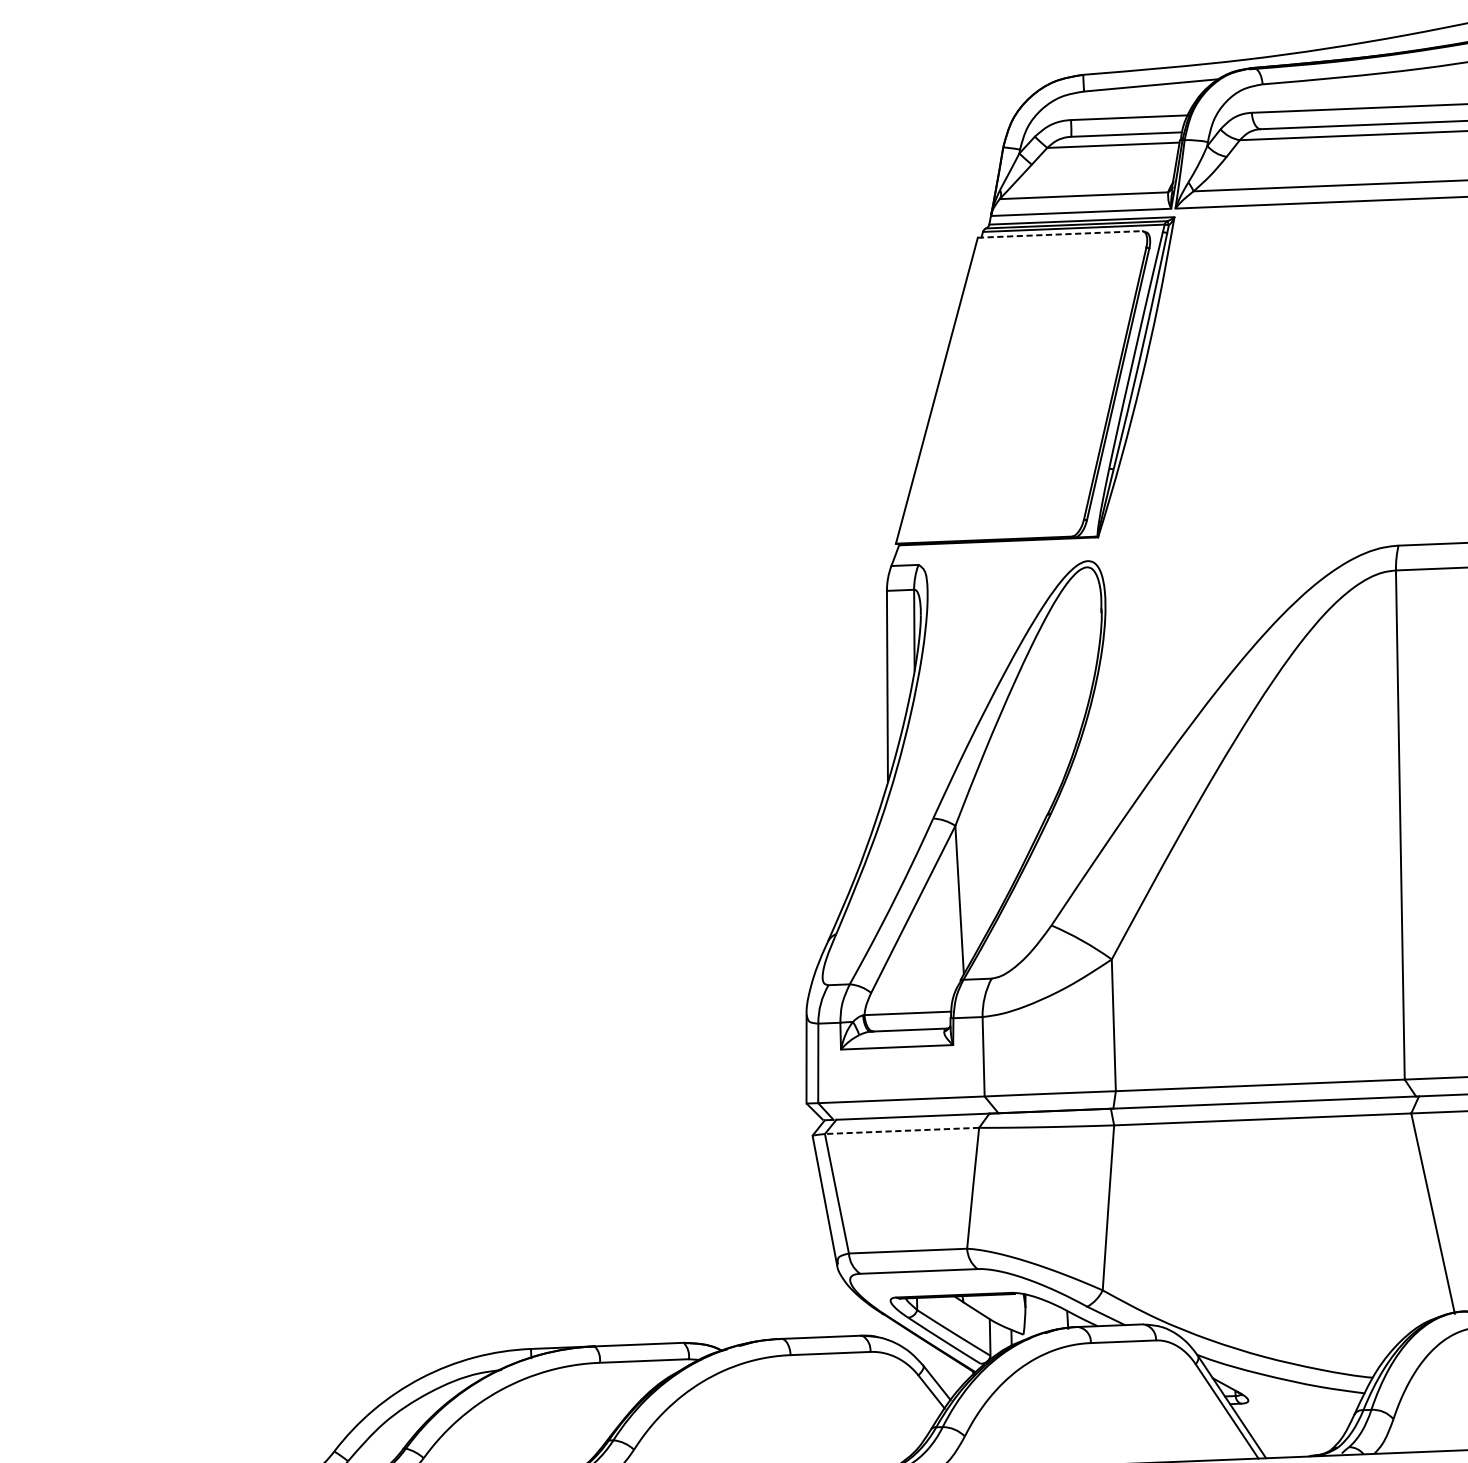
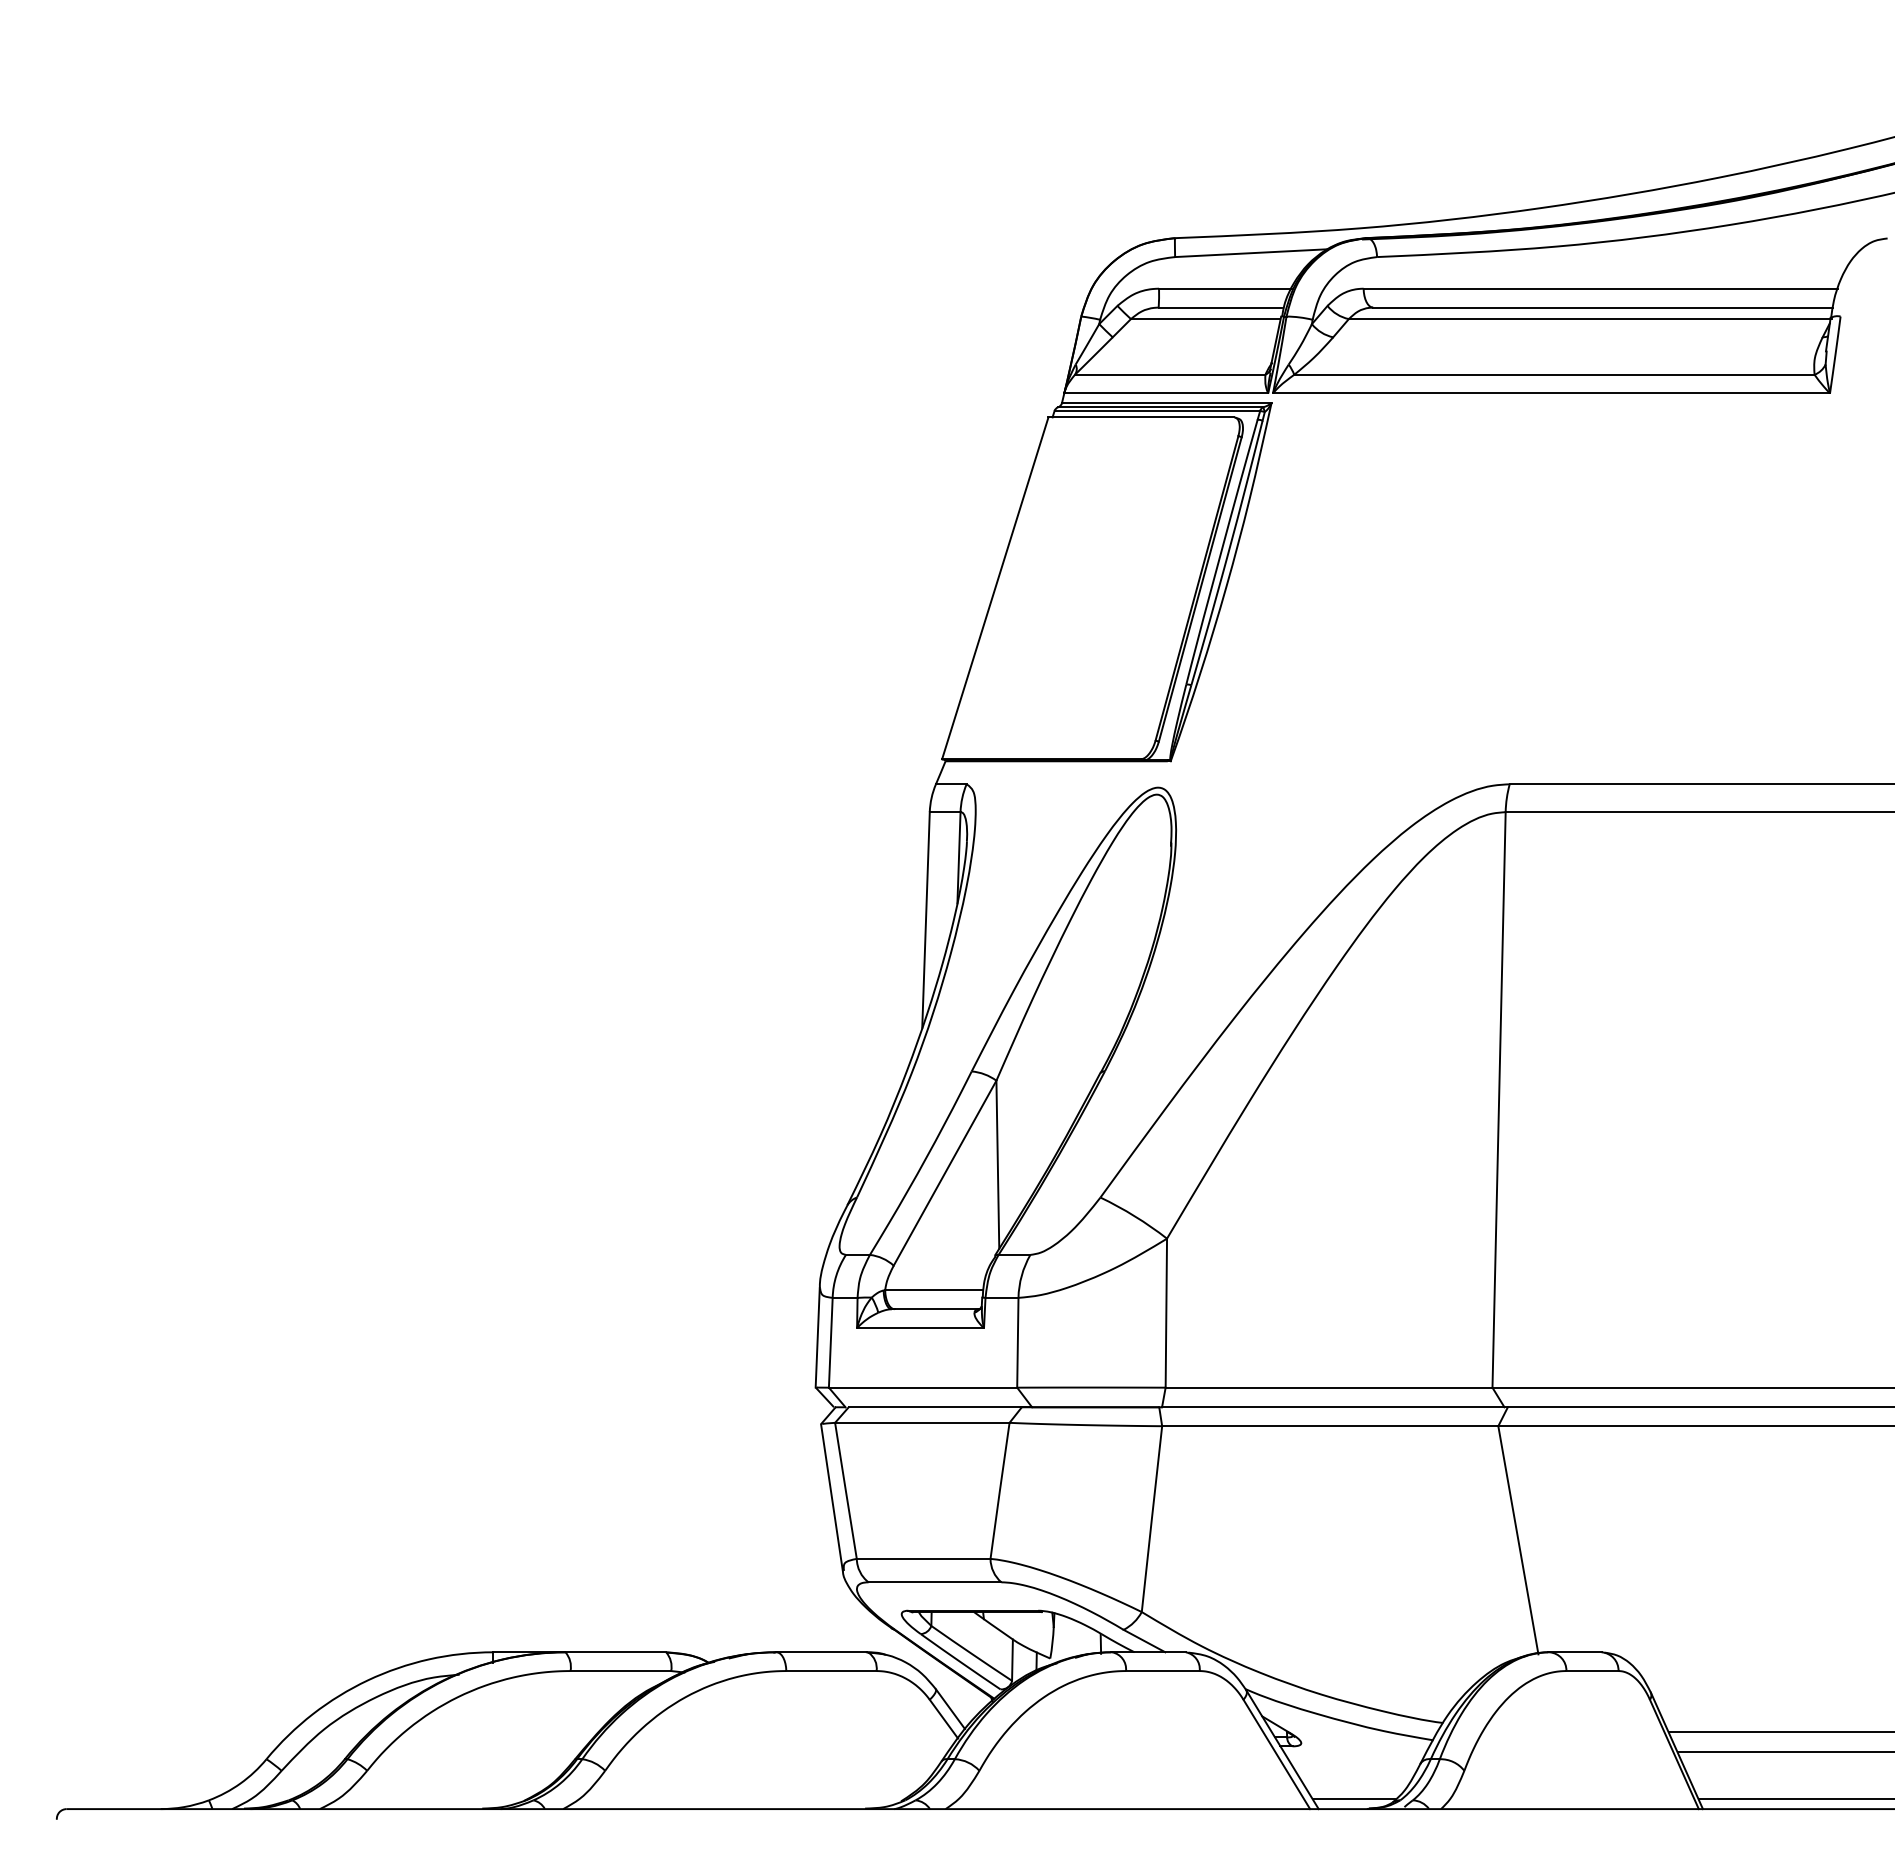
line: (1060, 234) -> (1141, 417), dashed -> solid
line: (901, 1130) -> (921, 1422), dashed -> solid
line: (1296, 1448) -> (1353, 1799), added

